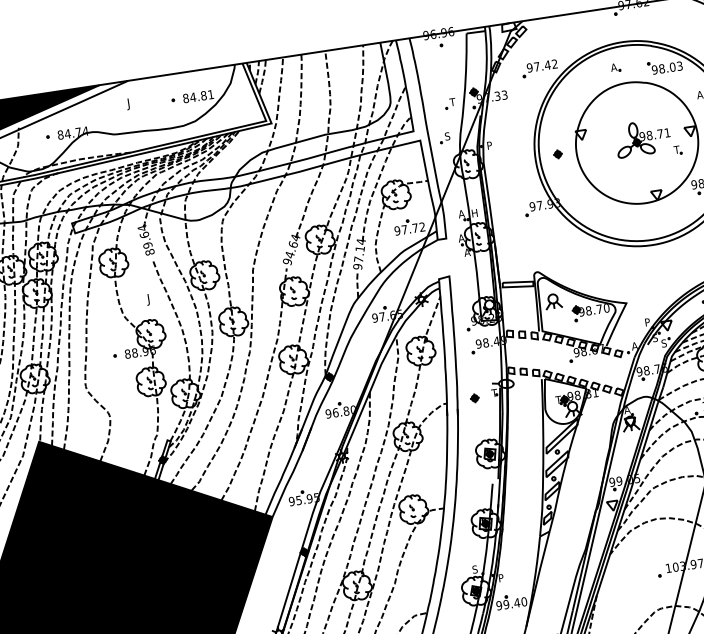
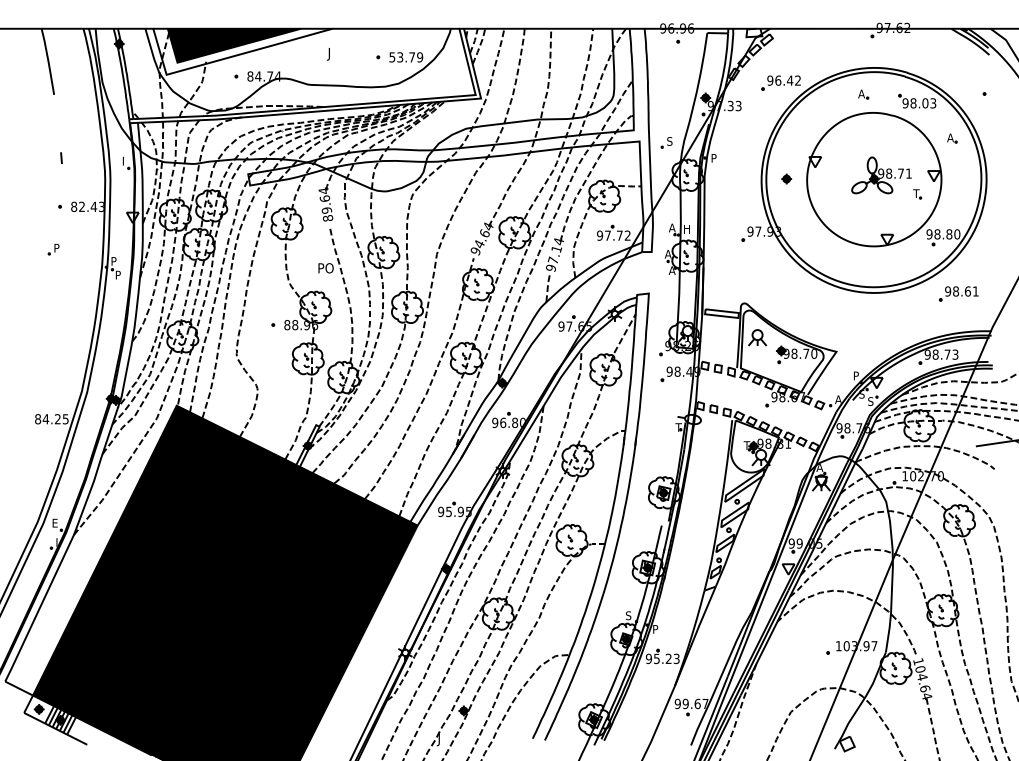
text: (537, 66) -> (778, 80), 97.42 -> 96.42
text: (198, 96) -> (406, 57), 84.81 -> 53.79
part: (449, 103) -> (677, 106), removed
text: (153, 298) -> (324, 269), J -> PO
part: (474, 397) -> (656, 429), removed
text: (515, 602) -> (666, 658), 99.40 -> 95.23

